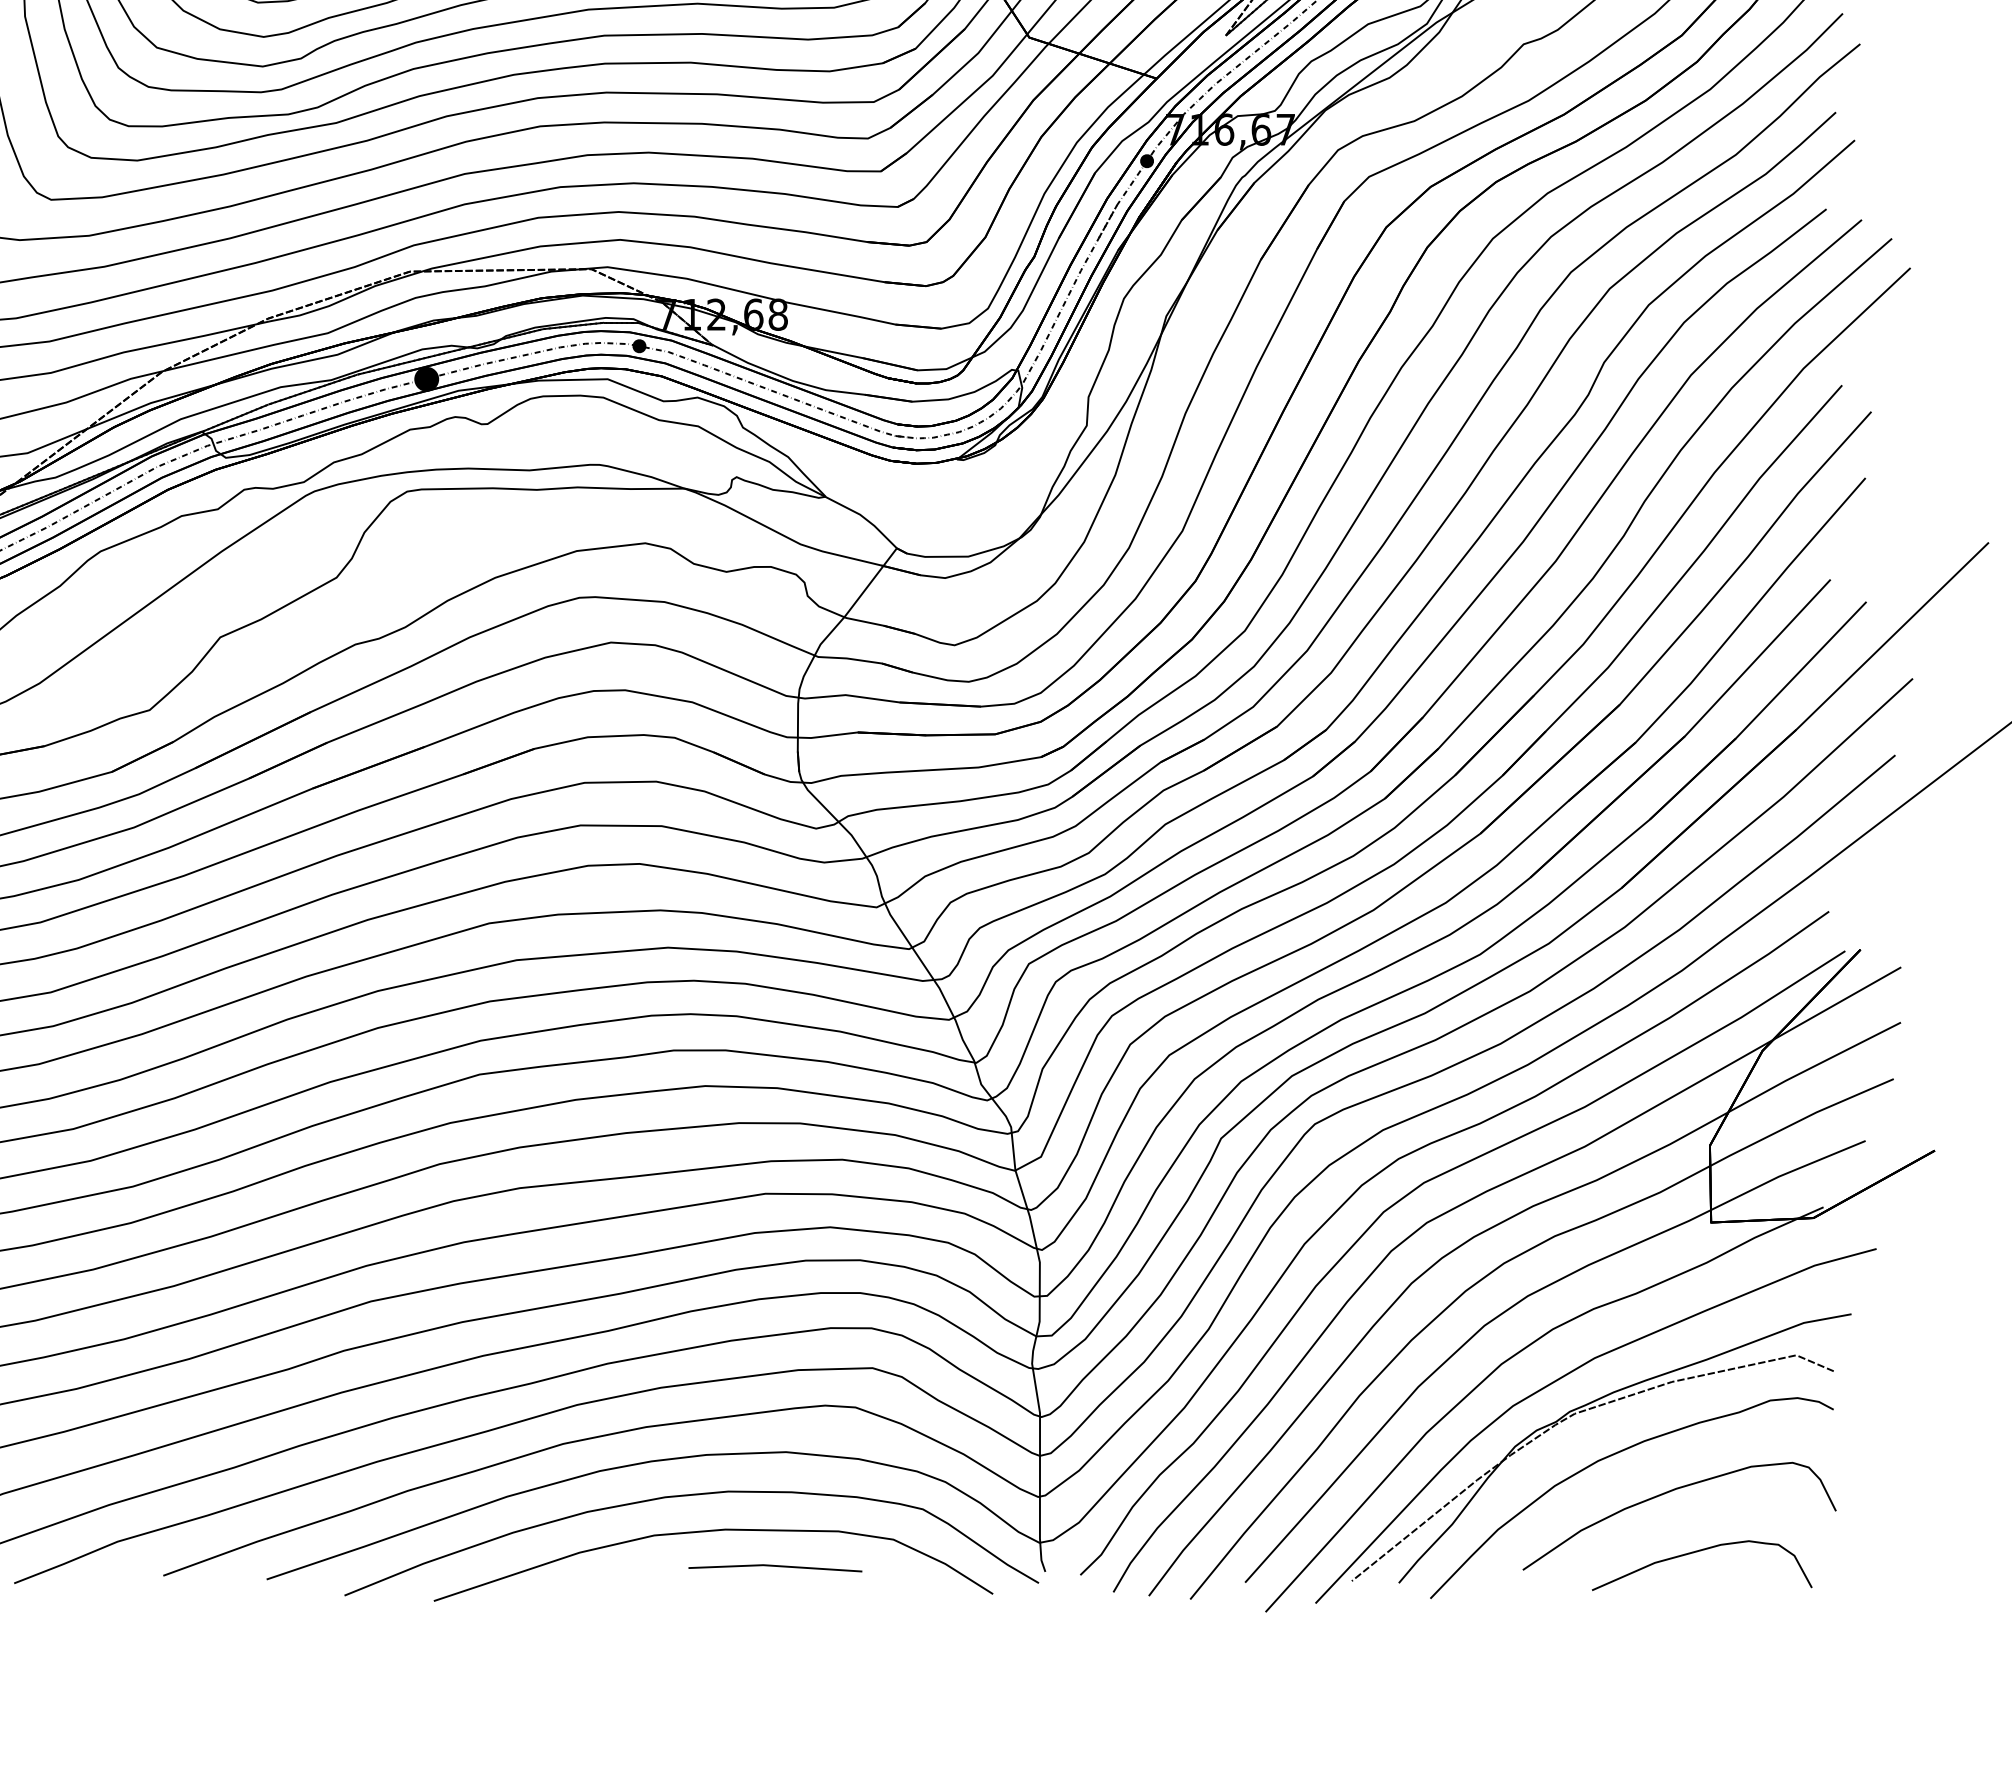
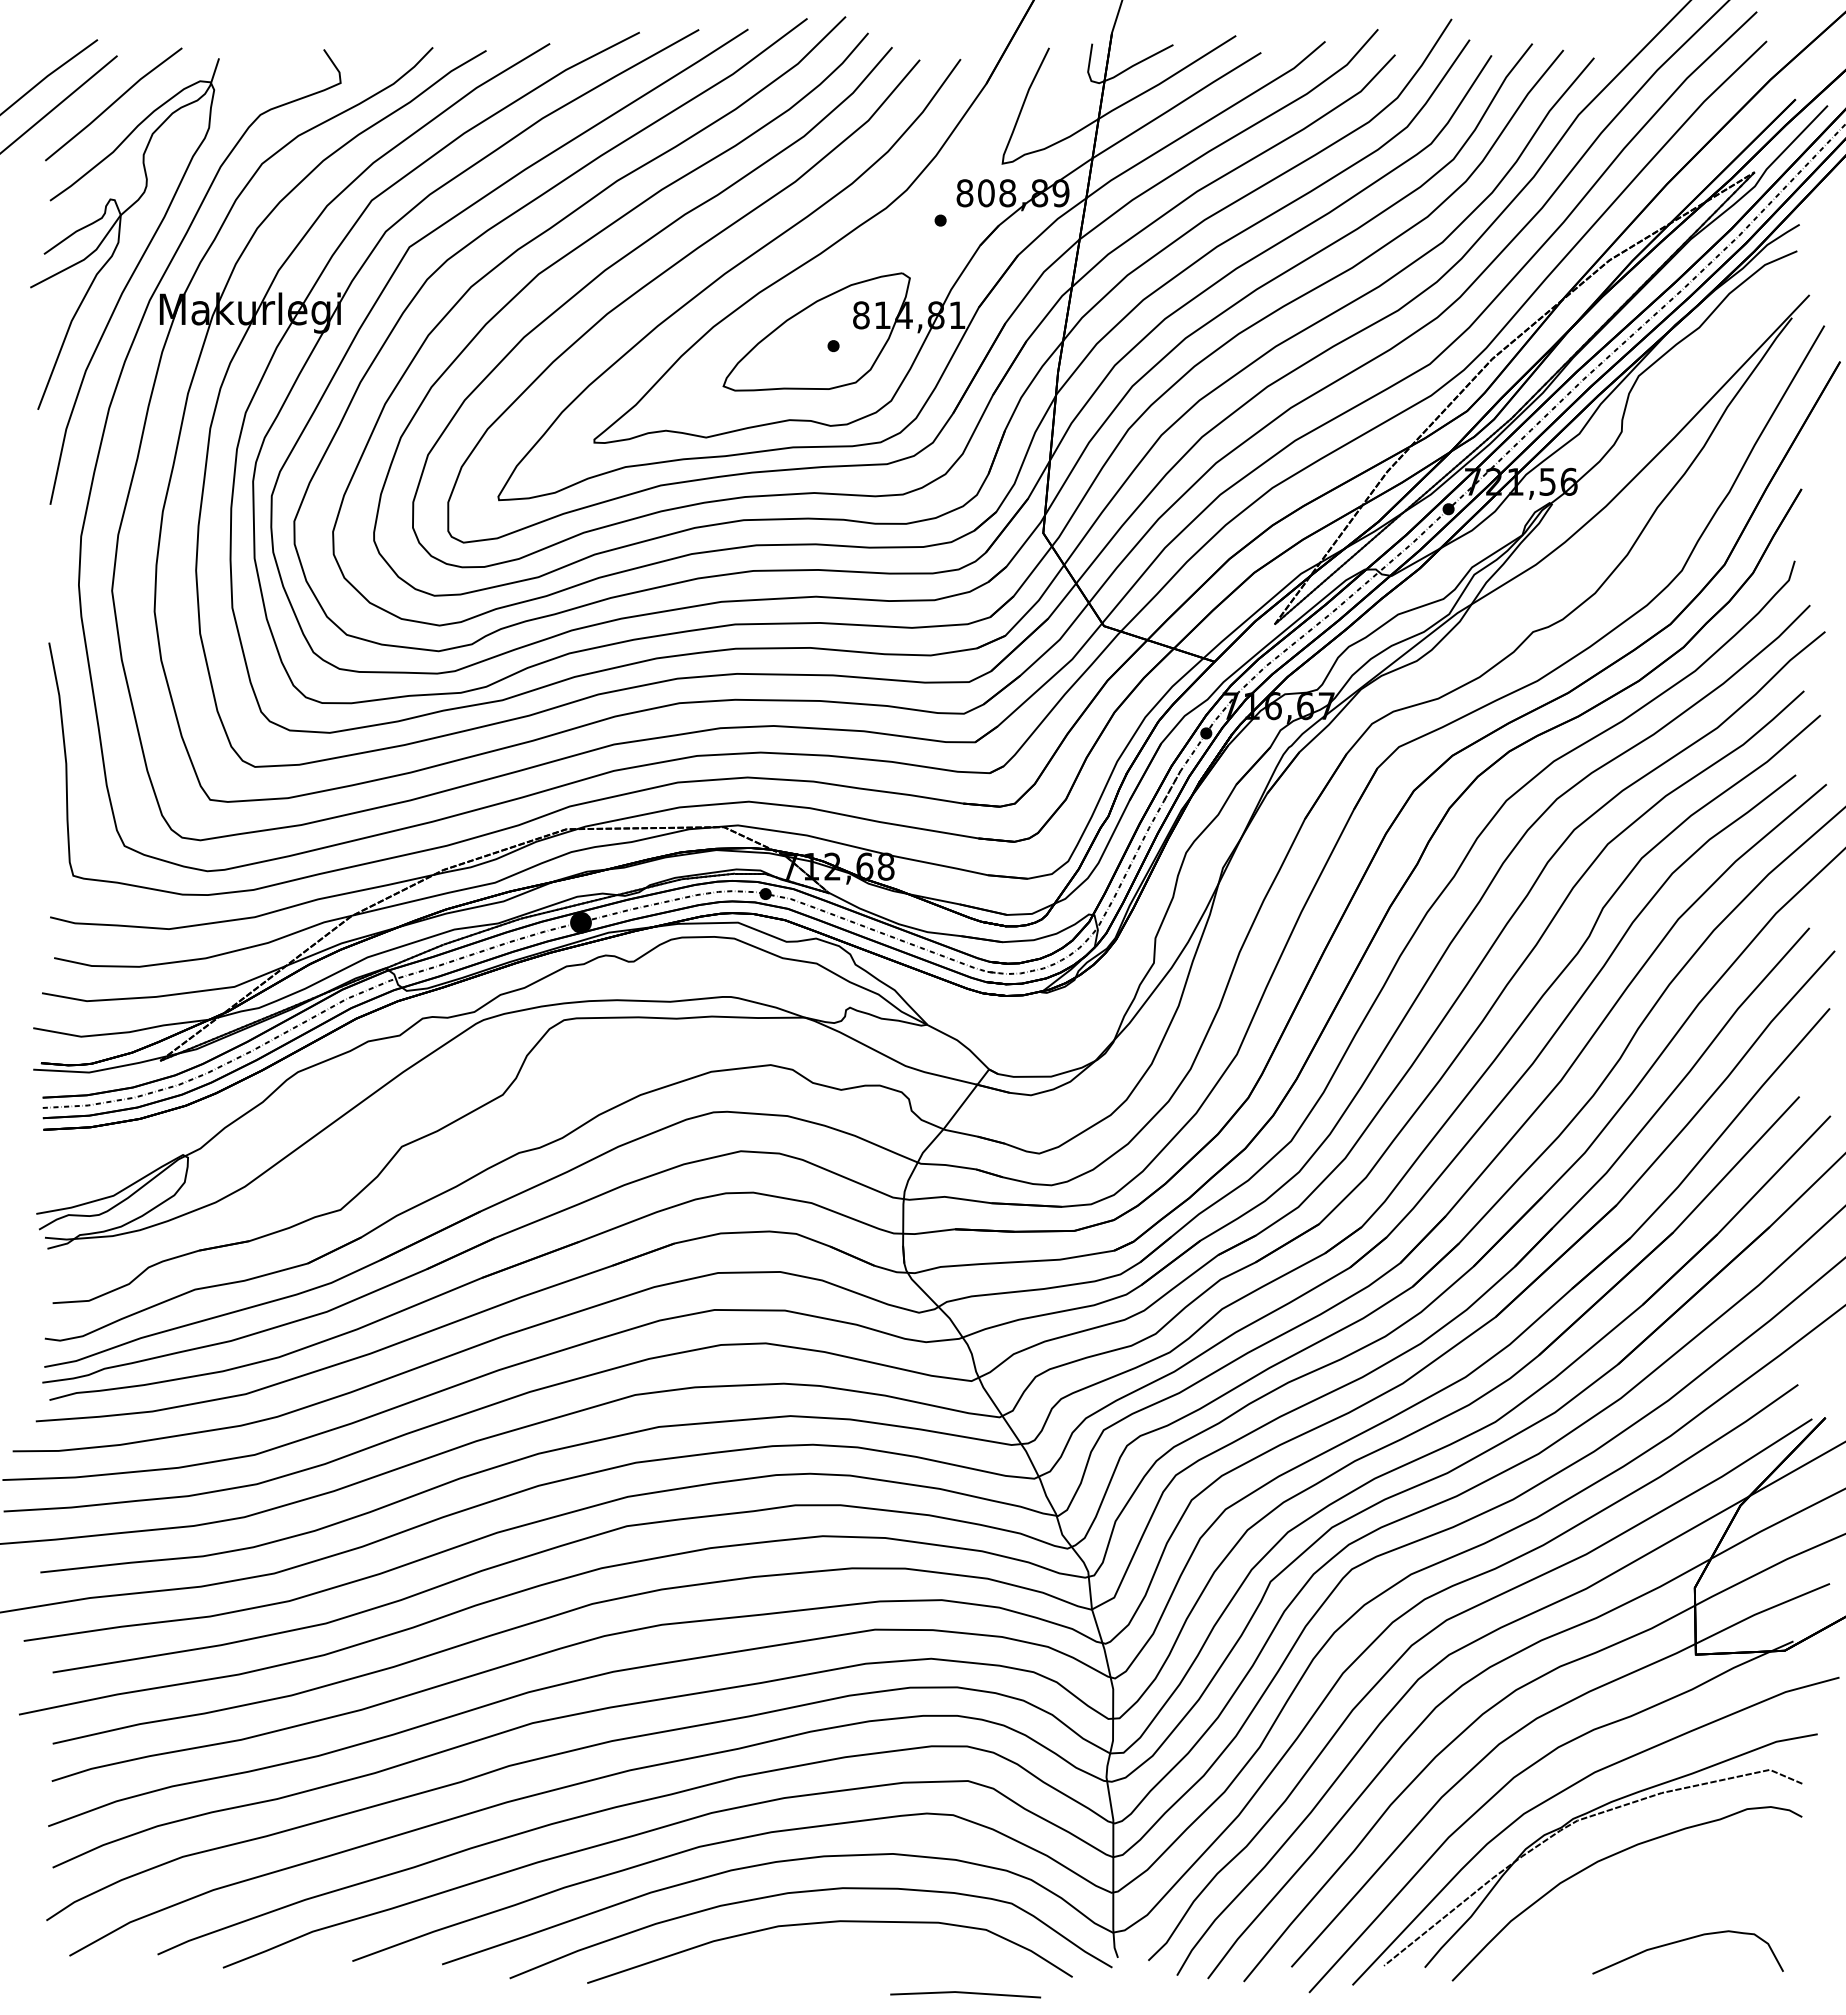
curve: (1669, 1493) -> (1659, 1889), removed
line: (775, 1566) -> (965, 1993), moved

